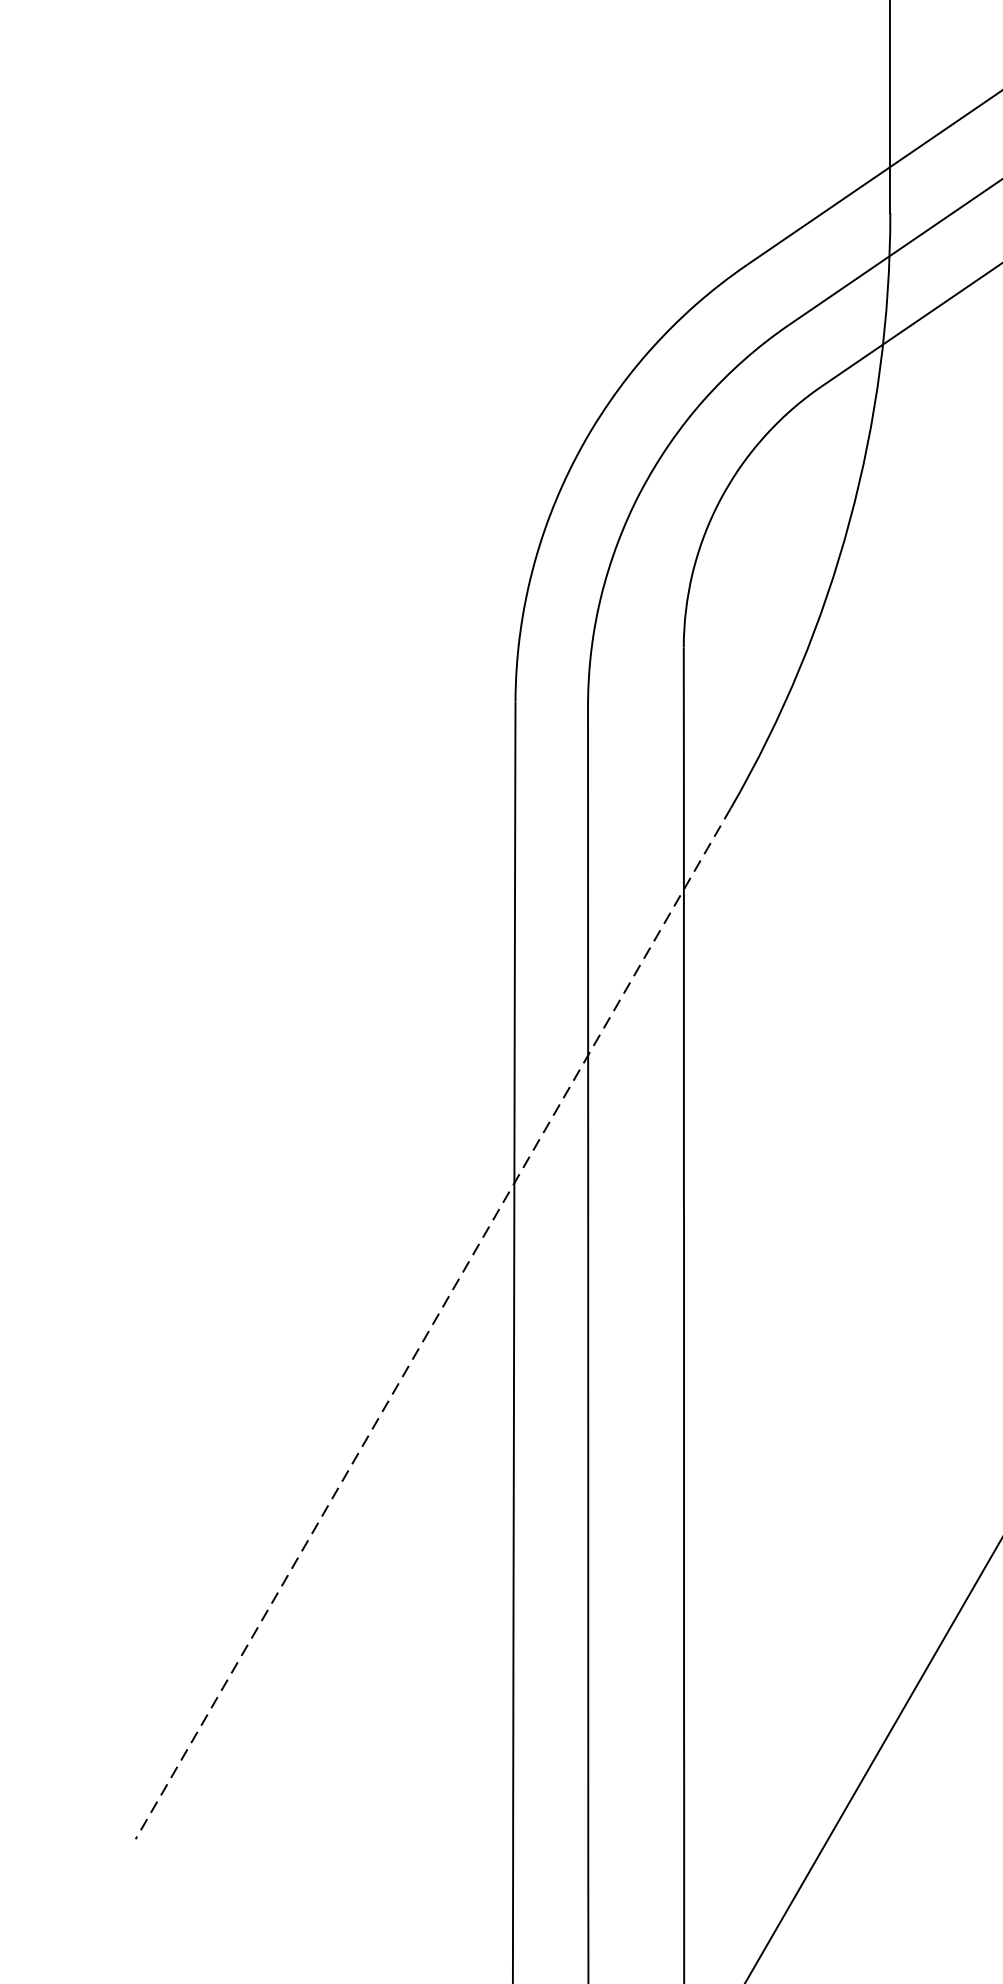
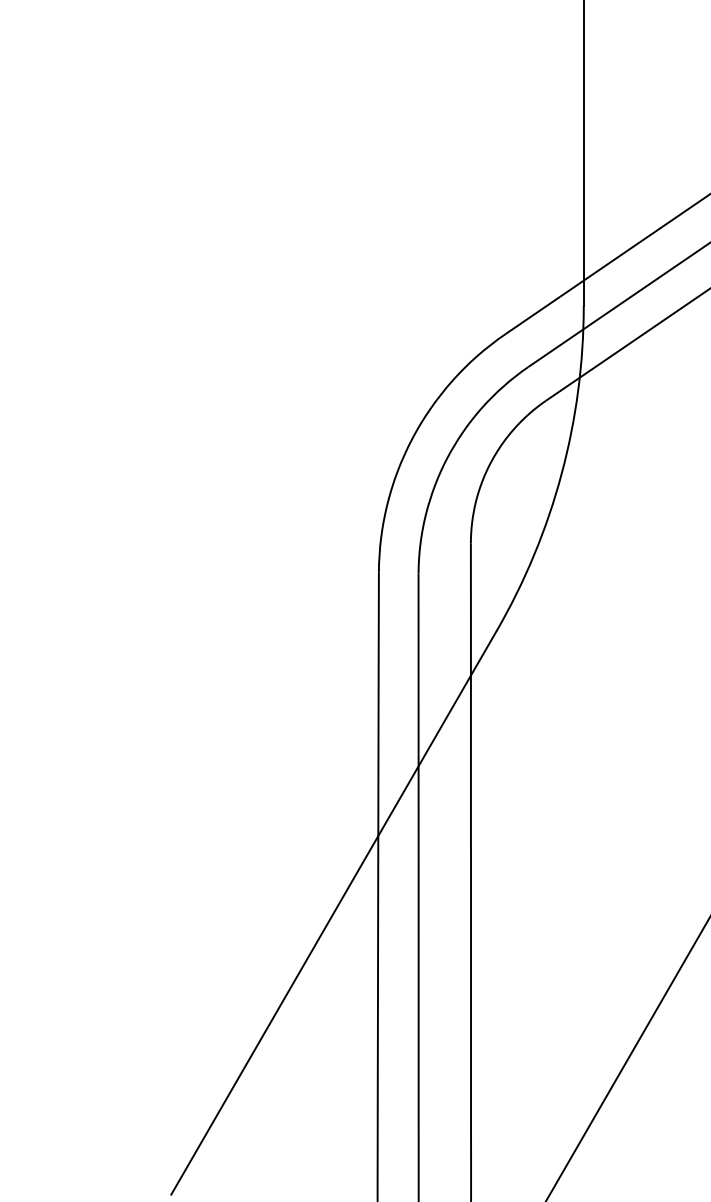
line: (432, 1324) -> (333, 913), dashed -> solid

